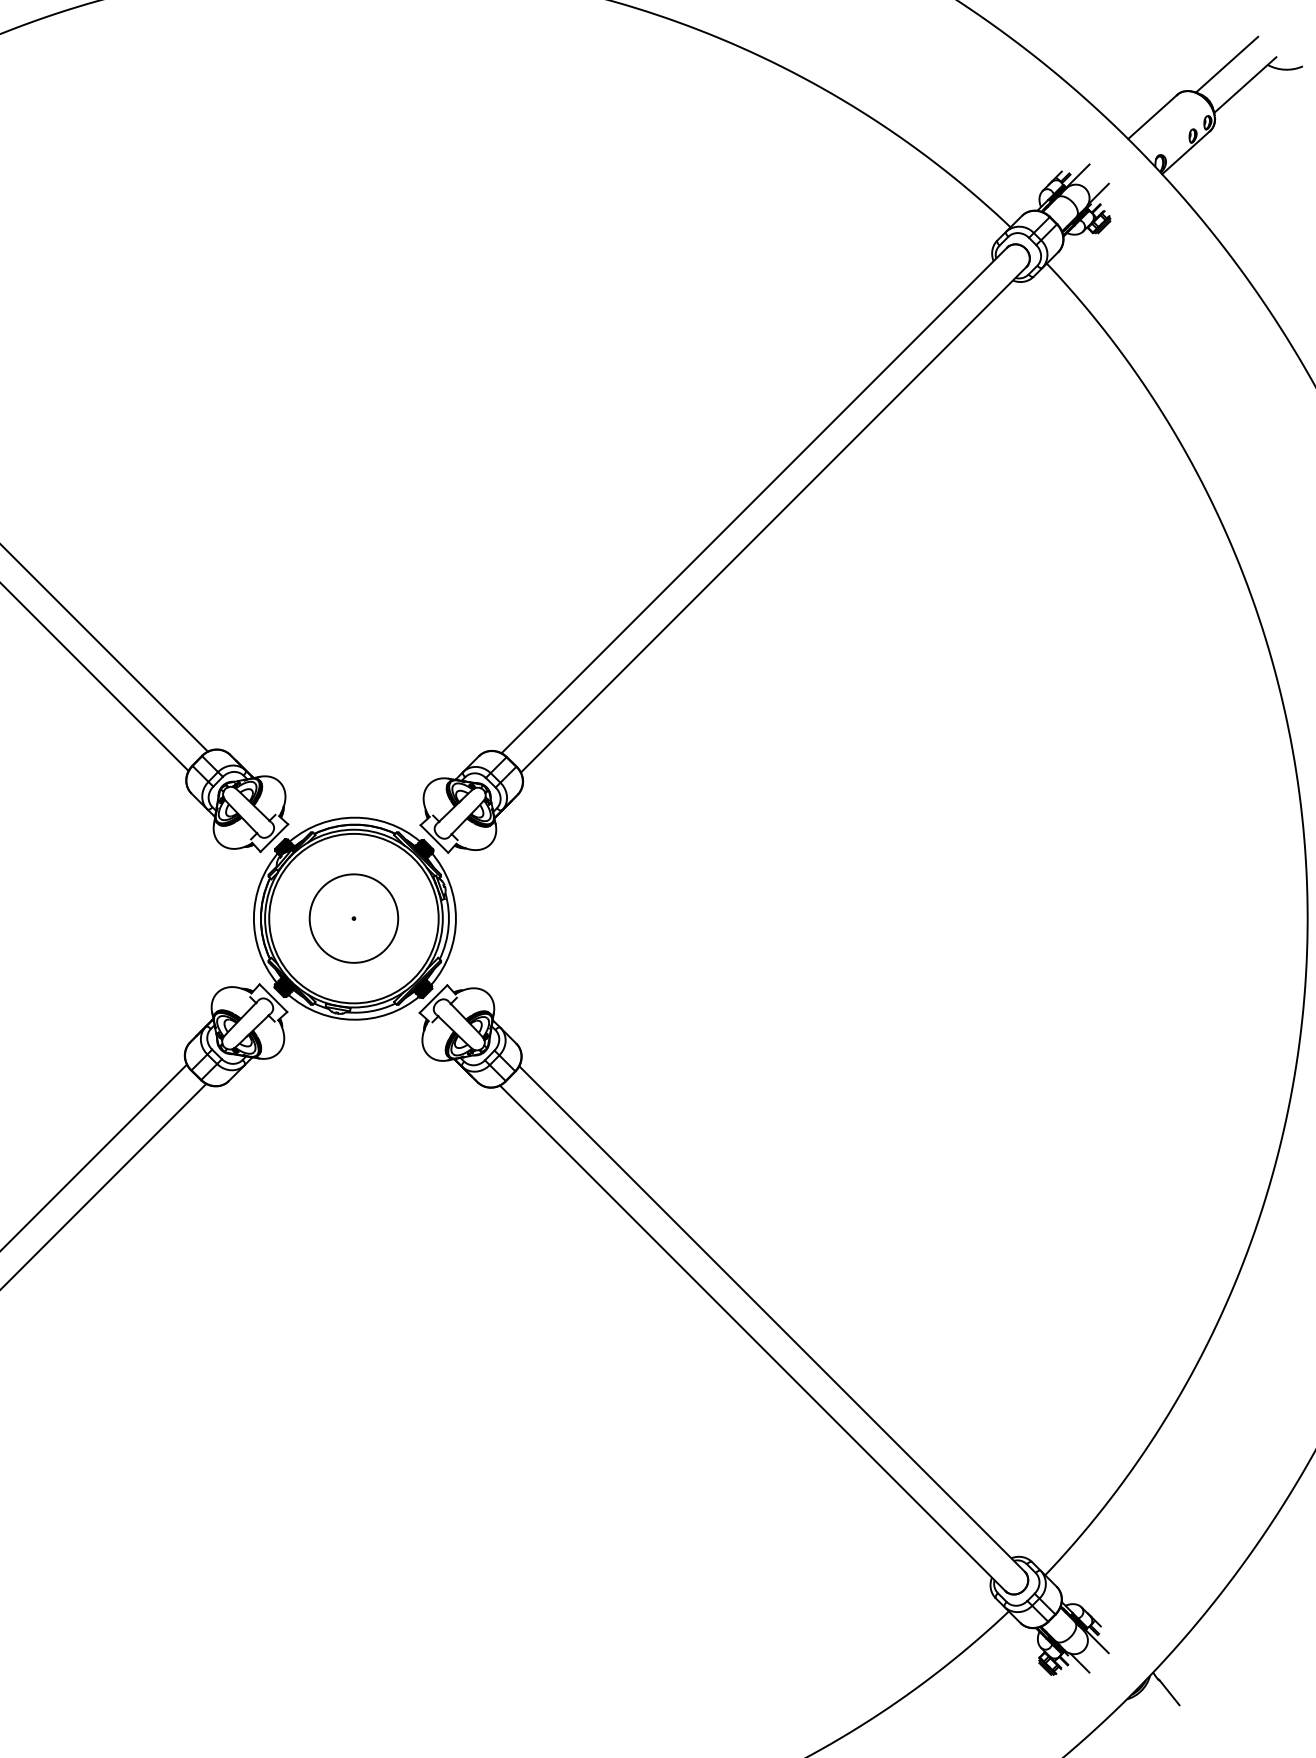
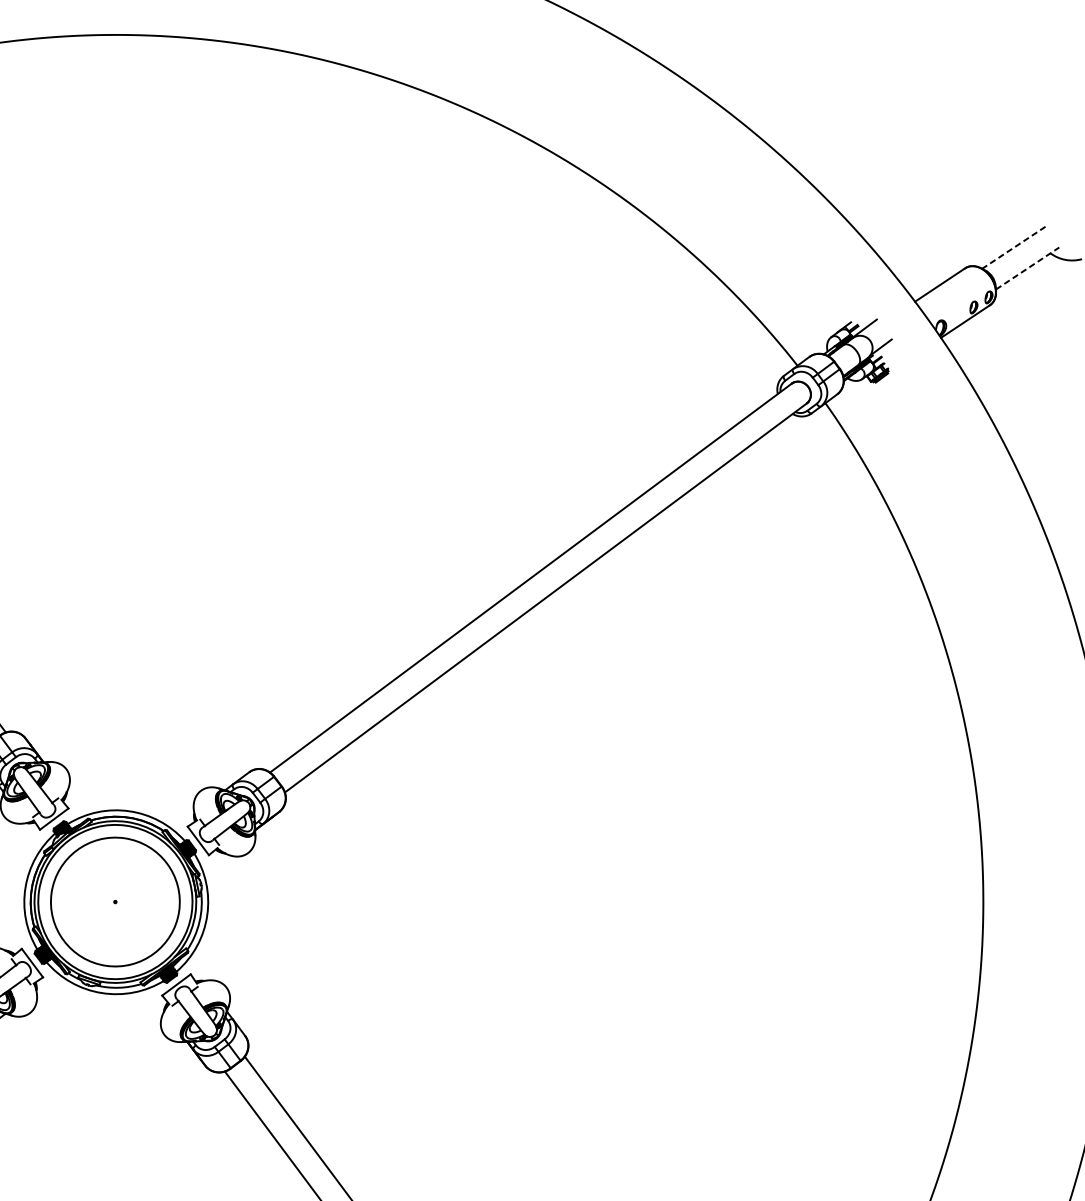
line: (1227, 64) -> (1014, 247), solid -> dashed
line: (1245, 85) -> (1027, 268), solid -> dashed
circle: (353, 918) -> (115, 901), size x1.6

